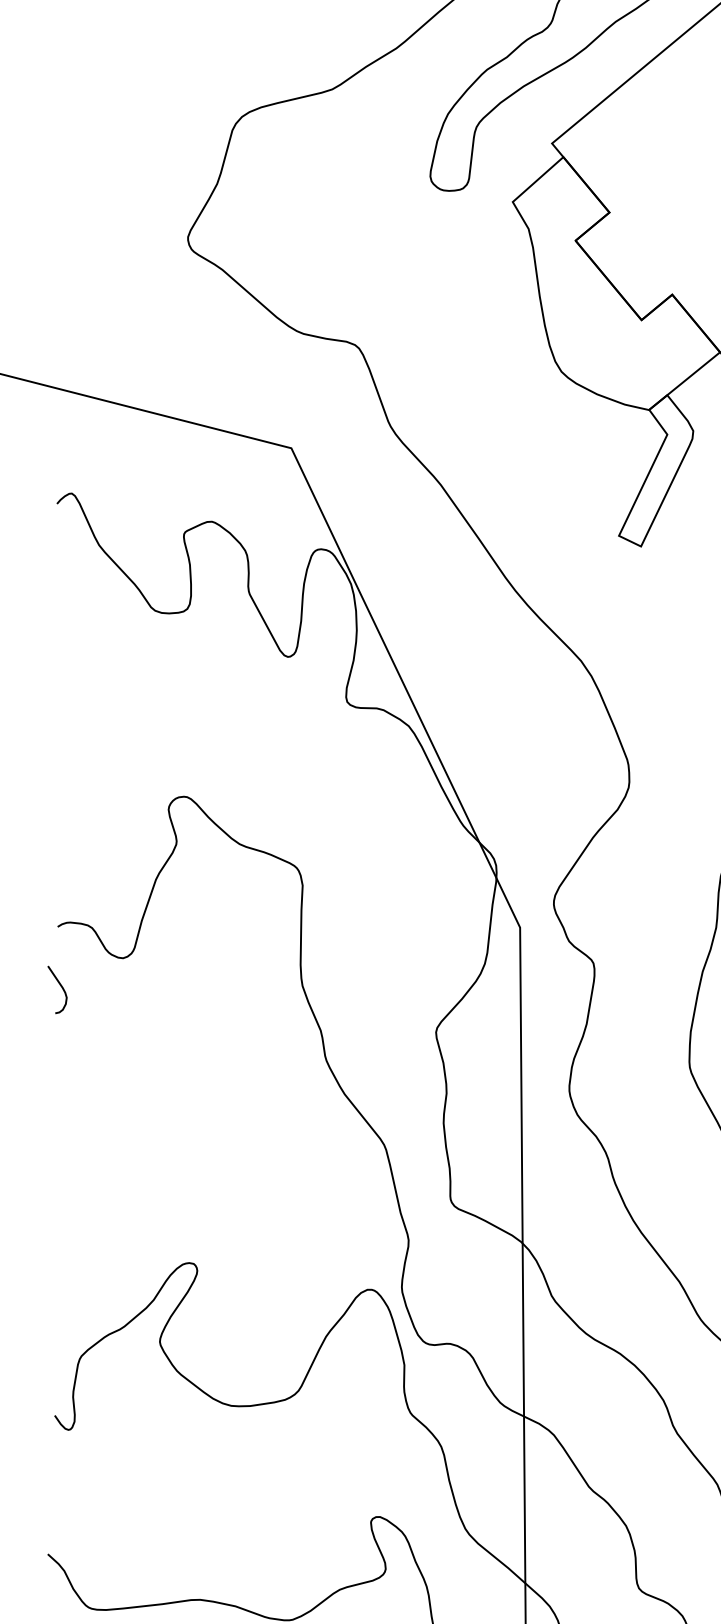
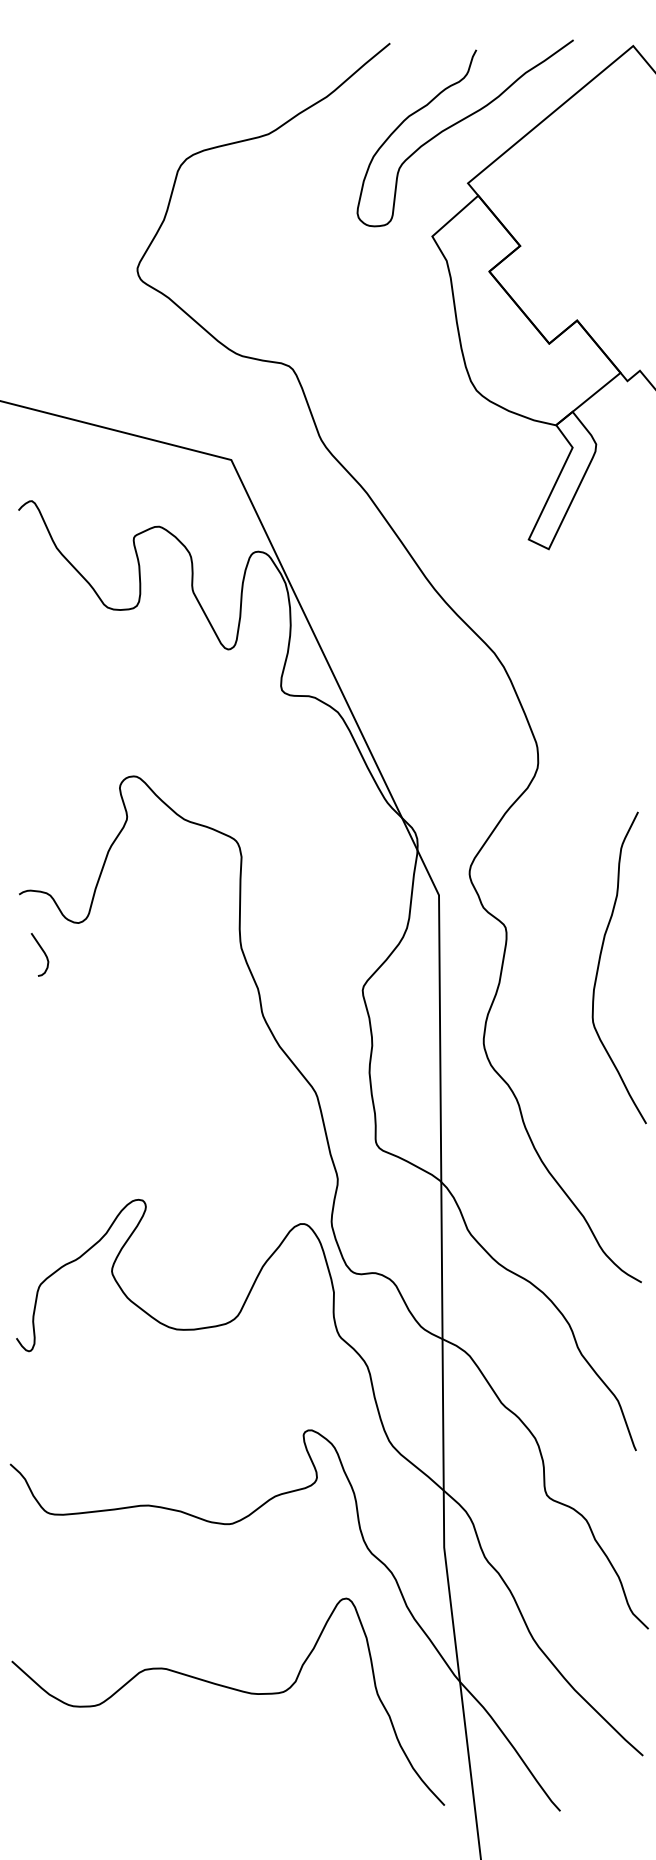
curve: (61, 988) -> (43, 953), moved

